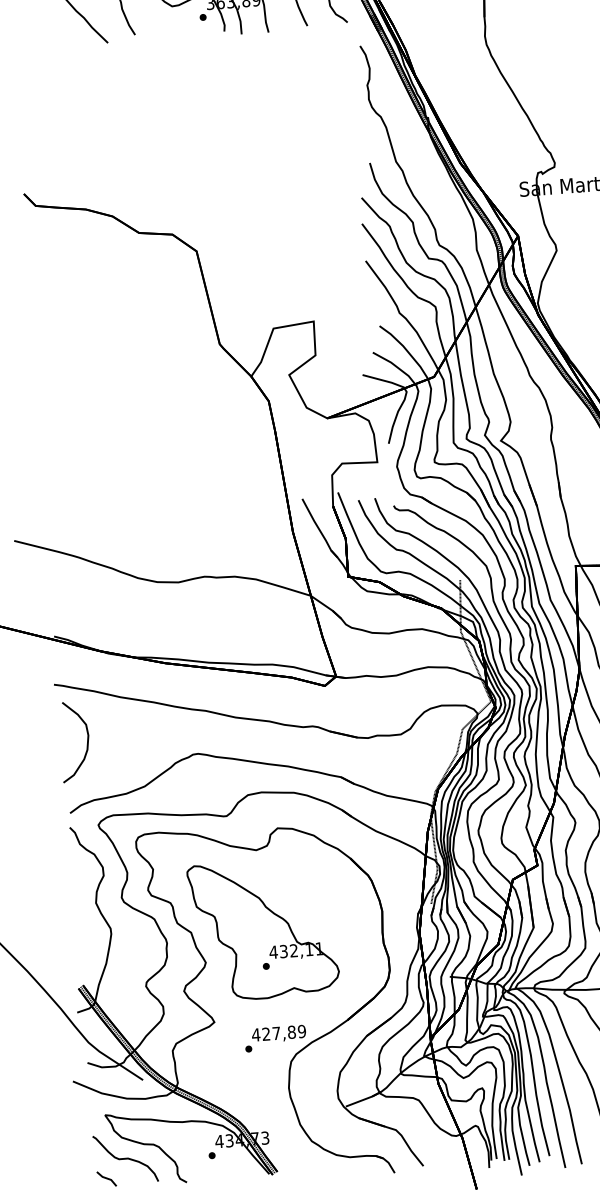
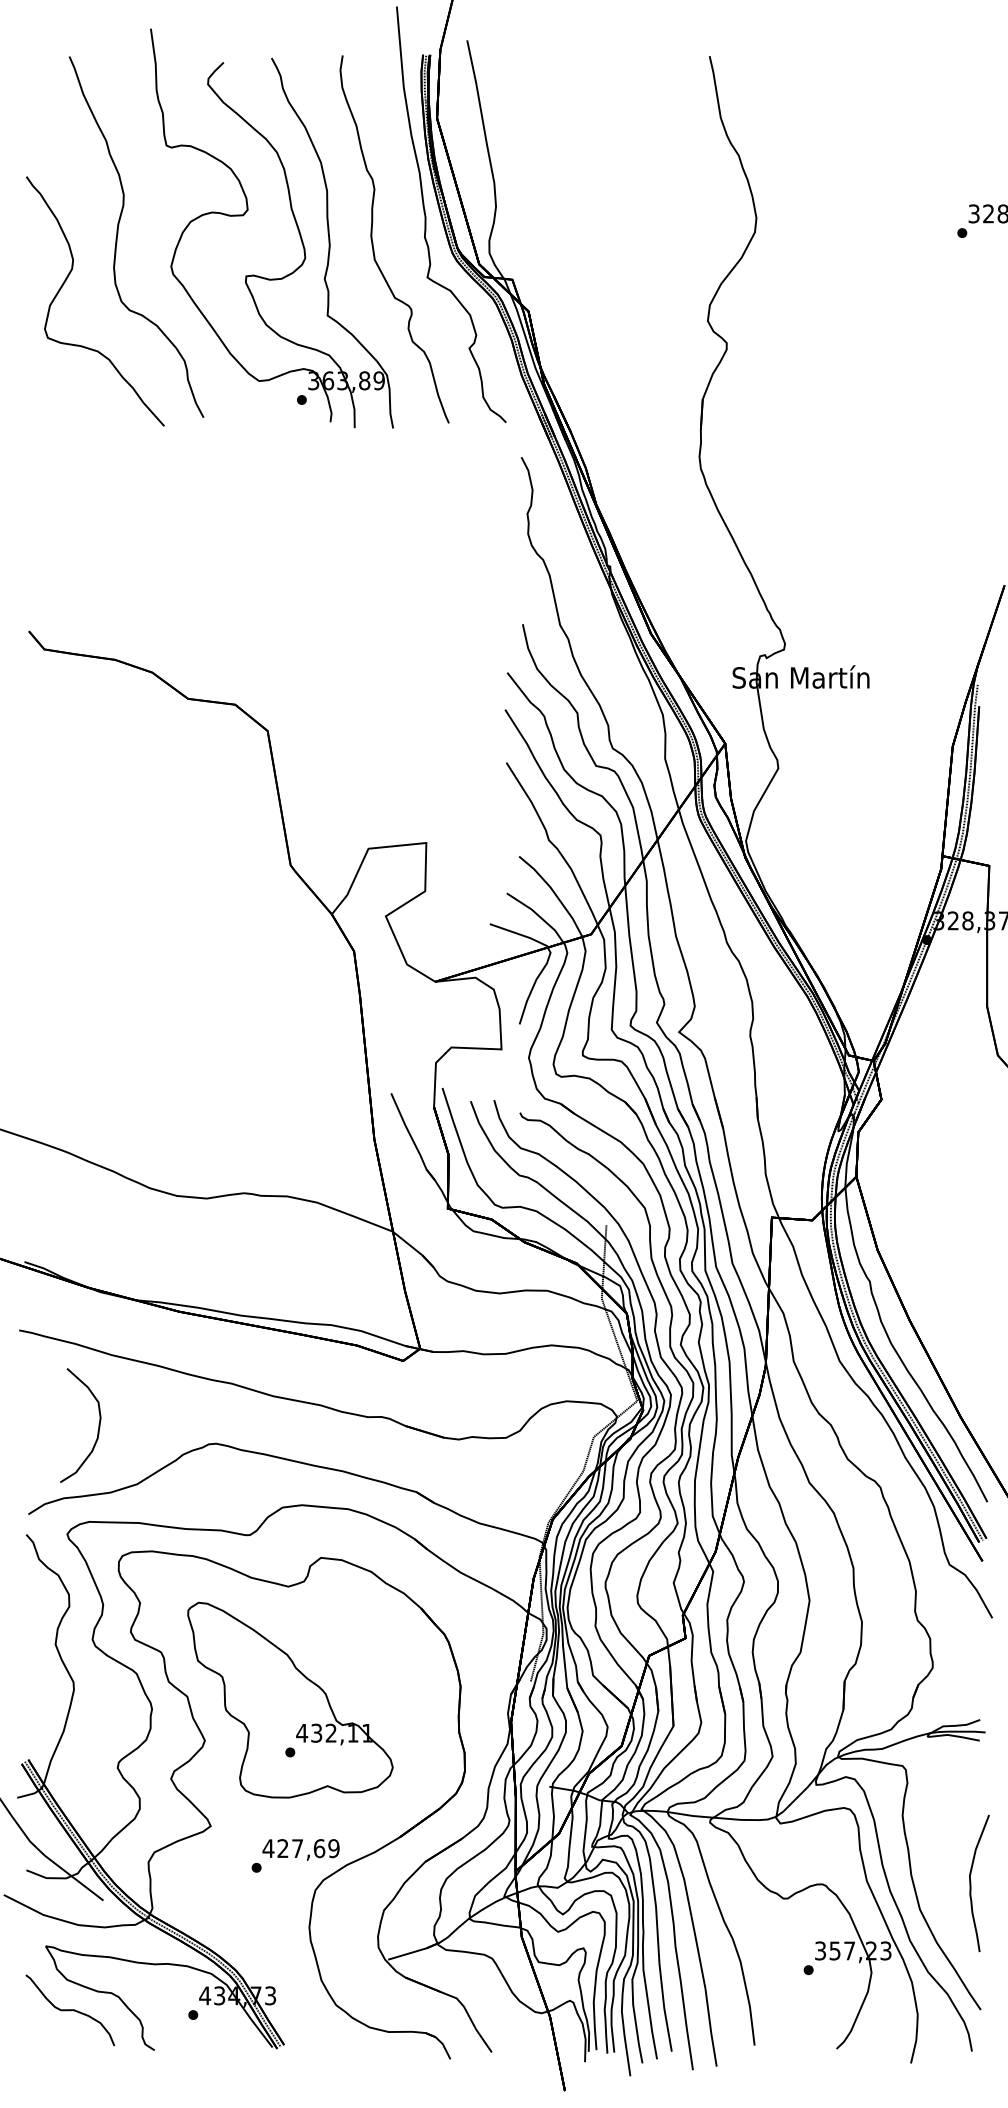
curve: (87, 740) -> (98, 1425), moved
text: (291, 1032) -> (319, 1848), 427,89 -> 427,69
line: (106, 1178) -> (40, 2036), removed

